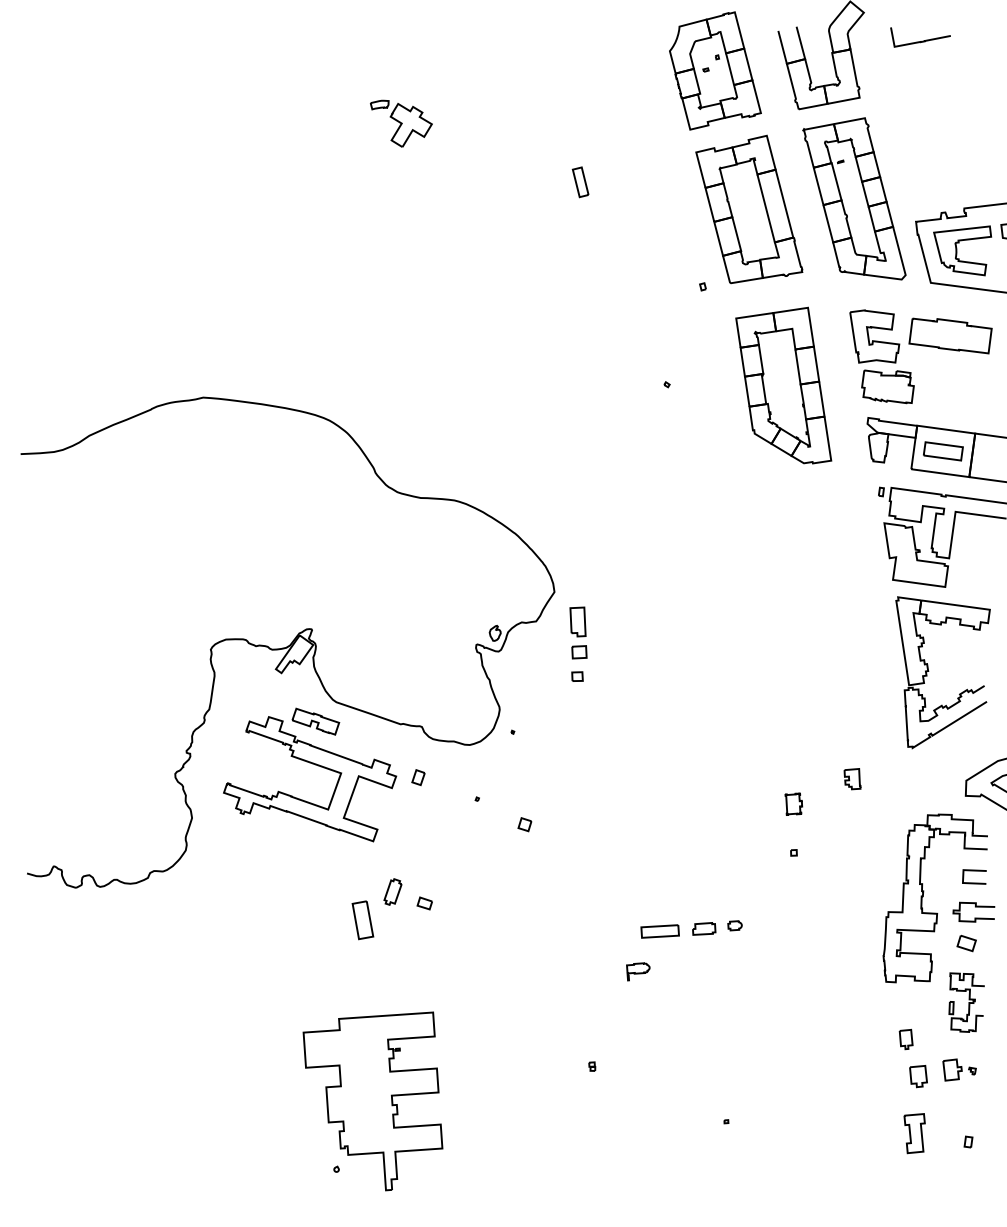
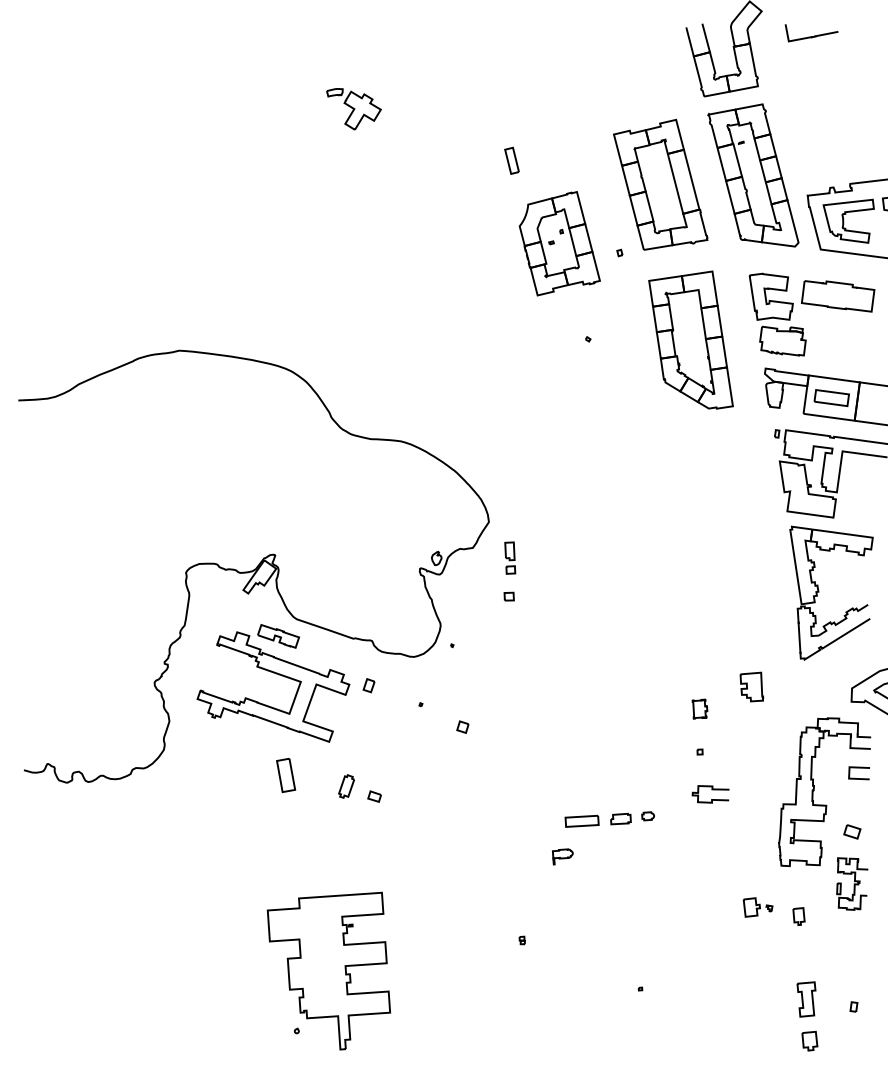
part: (715, 70) -> (559, 243), moved
part: (578, 632) -> (510, 557), size x0.7
part: (852, 778) -> (751, 686), size x1.6
curve: (974, 907) -> (711, 790), moved
part: (363, 920) -> (286, 775), moved
part: (958, 1070) -> (757, 907), moved
part: (918, 1075) -> (809, 1040), moved

